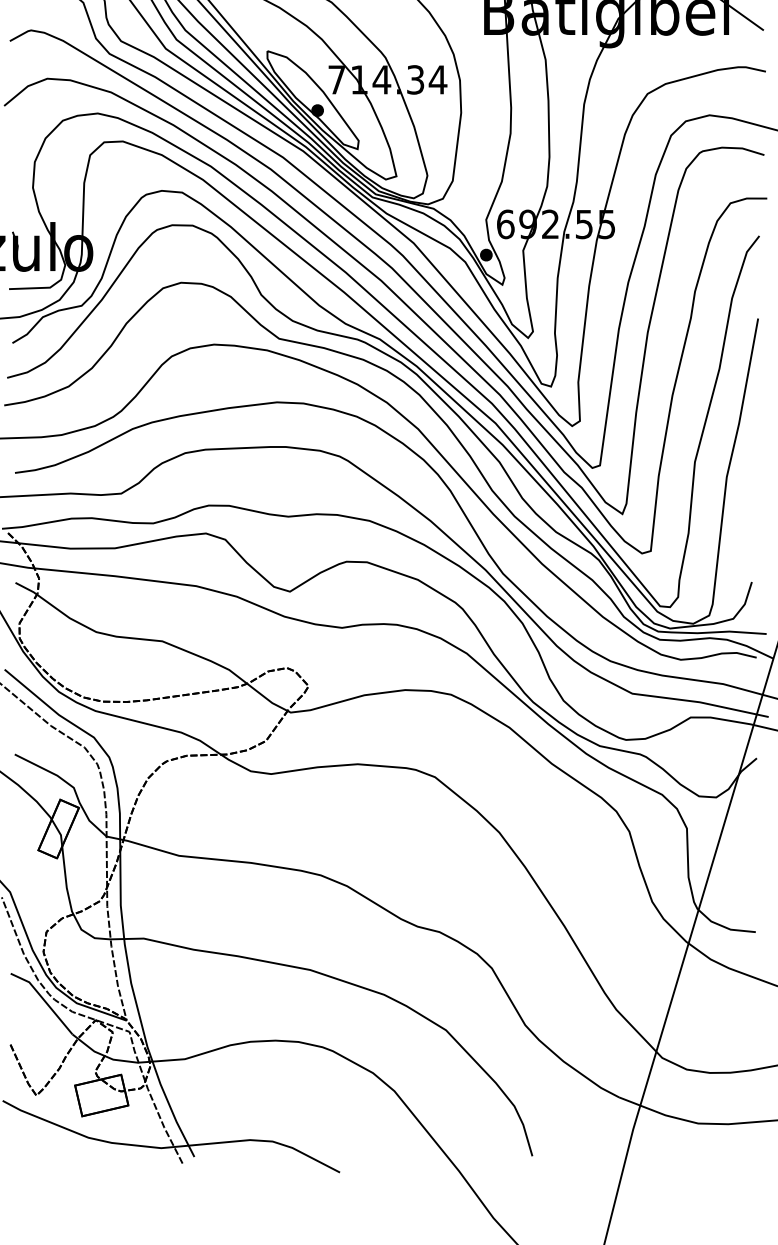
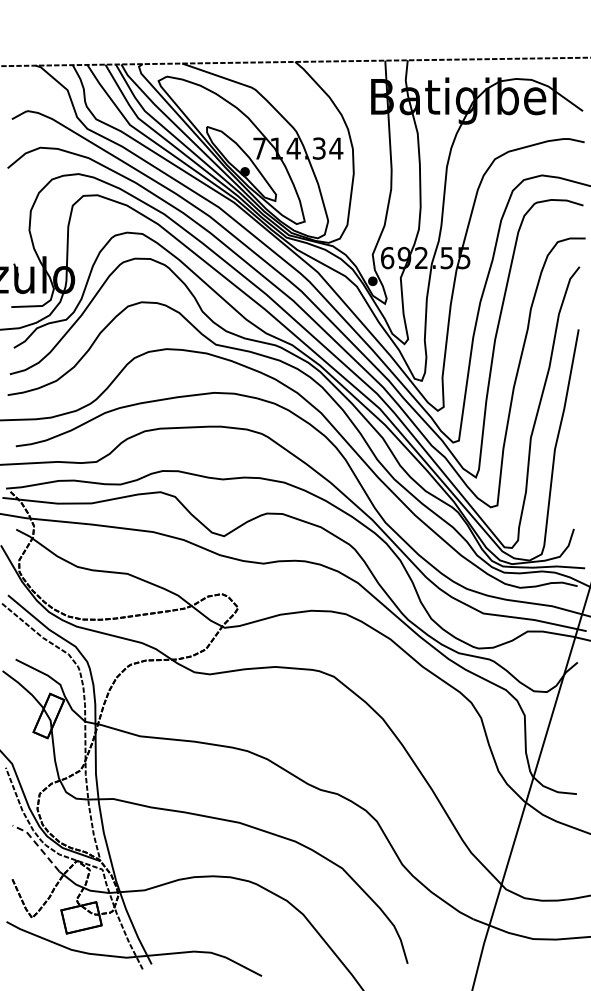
line: (43, 999) -> (37, 845), solid -> dashed

